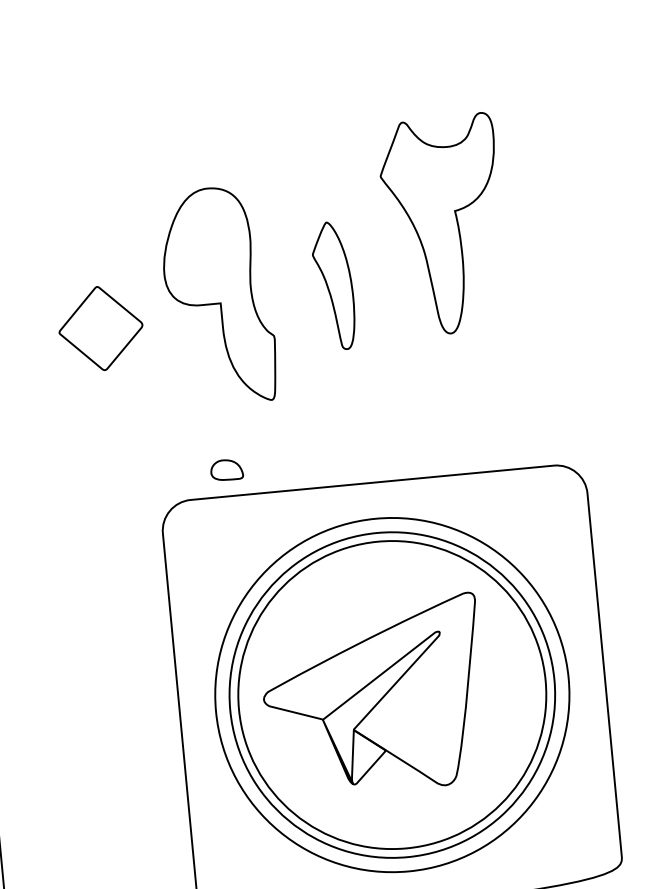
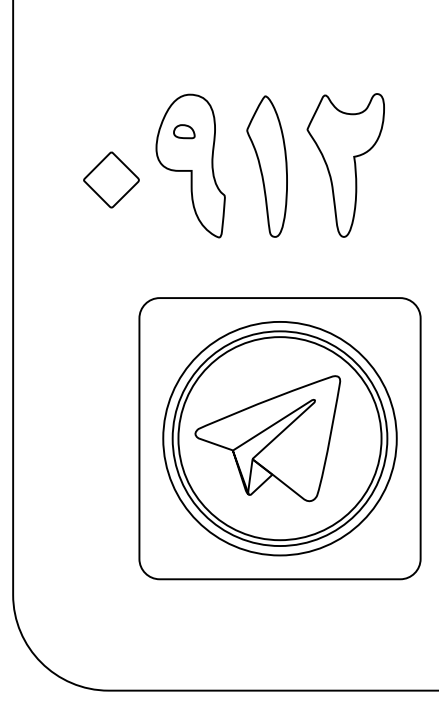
part: (443, 225) -> (345, 165), moved
part: (333, 286) -> (266, 166), size x1.67
part: (227, 469) -> (184, 131), moved

